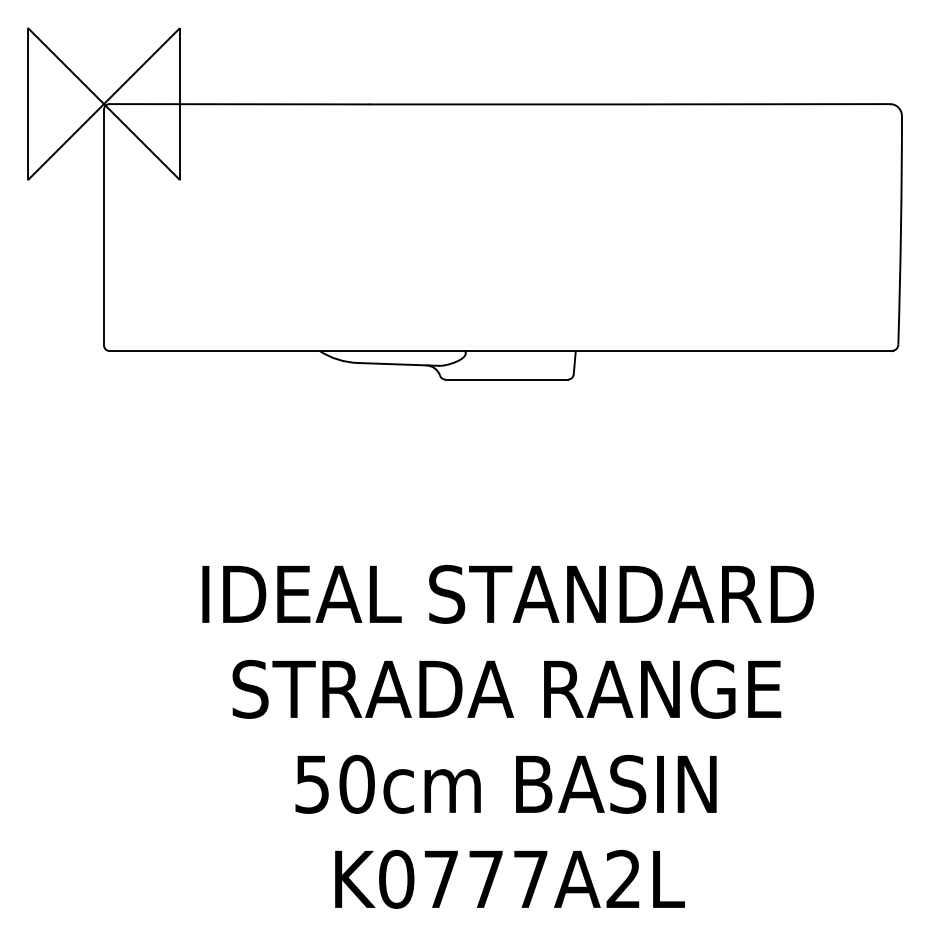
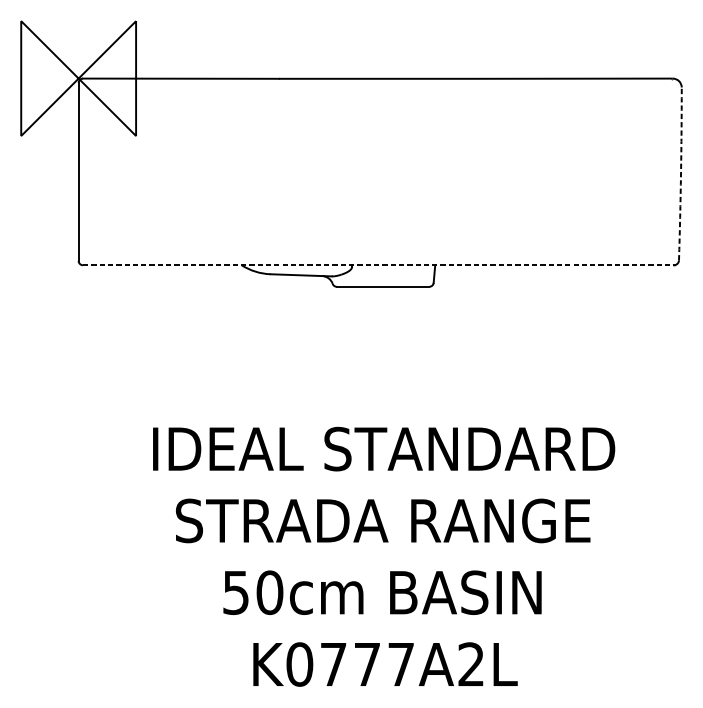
arc: (900, 230) -> (680, 174), solid -> dashed
line: (500, 351) -> (378, 265), solid -> dashed

